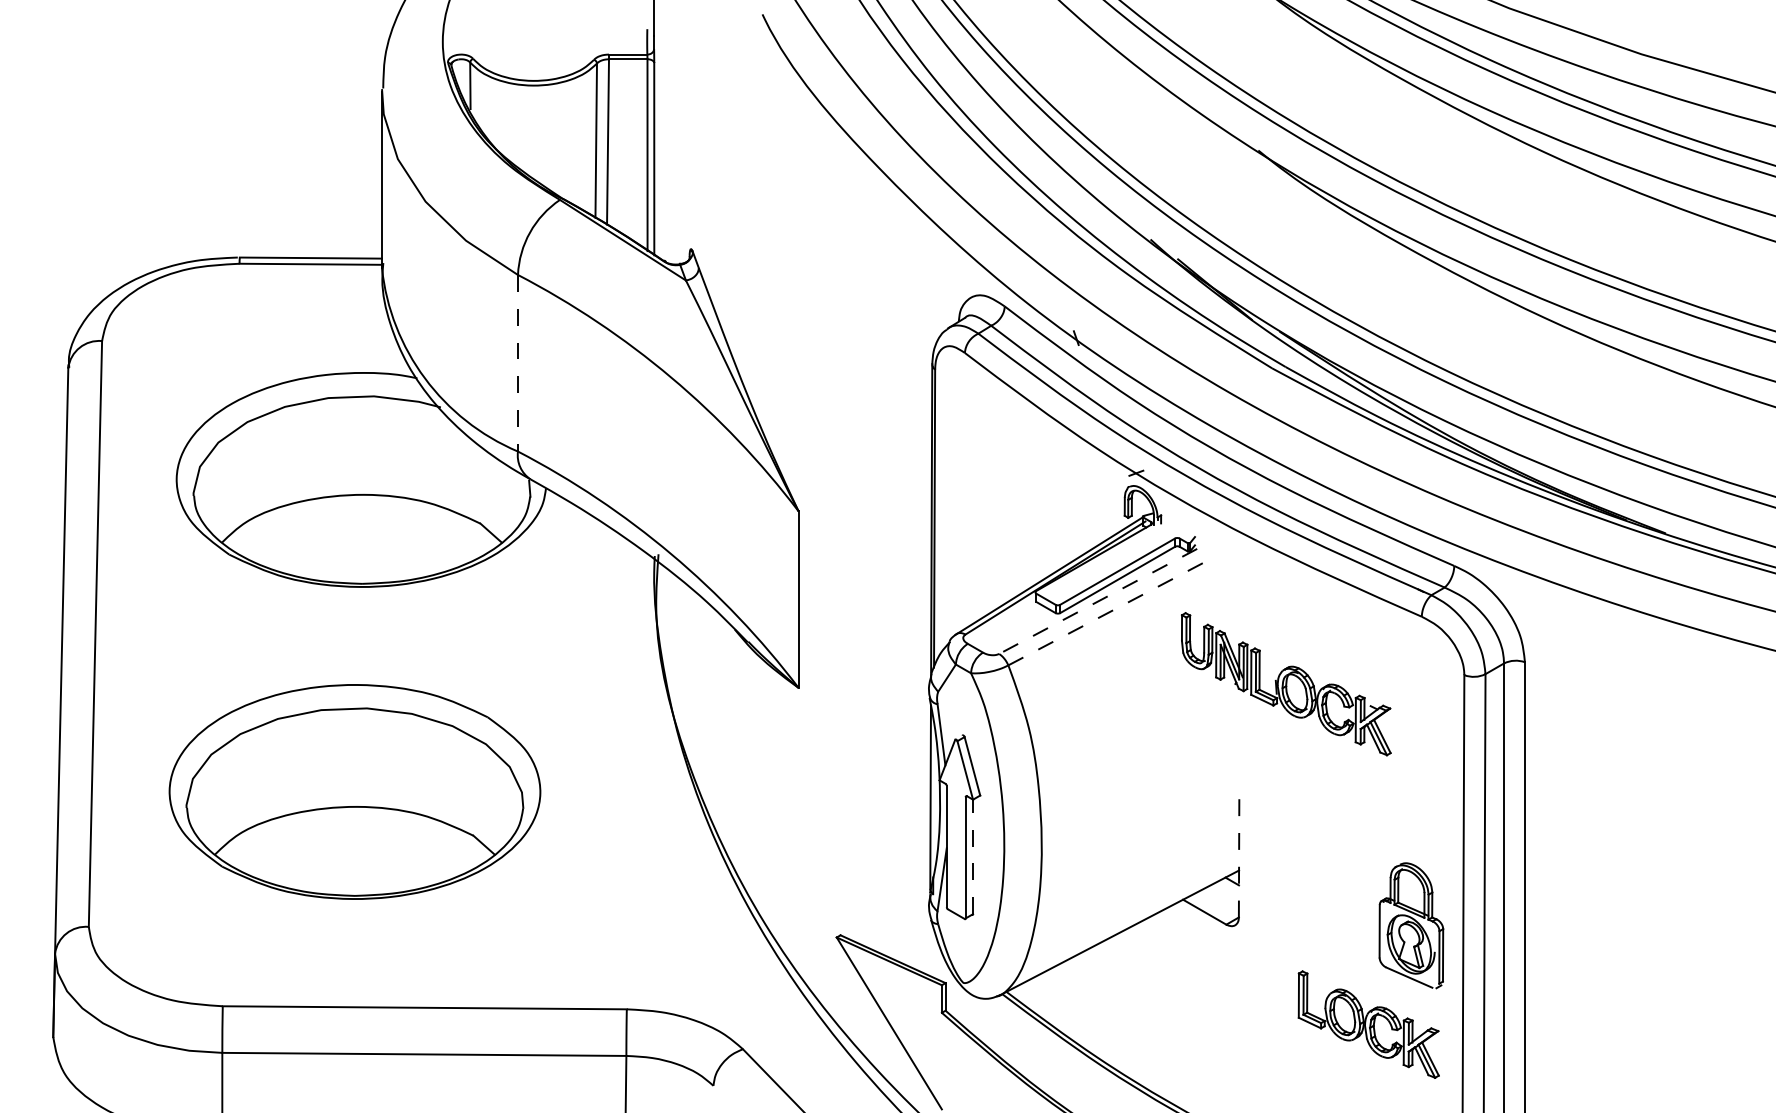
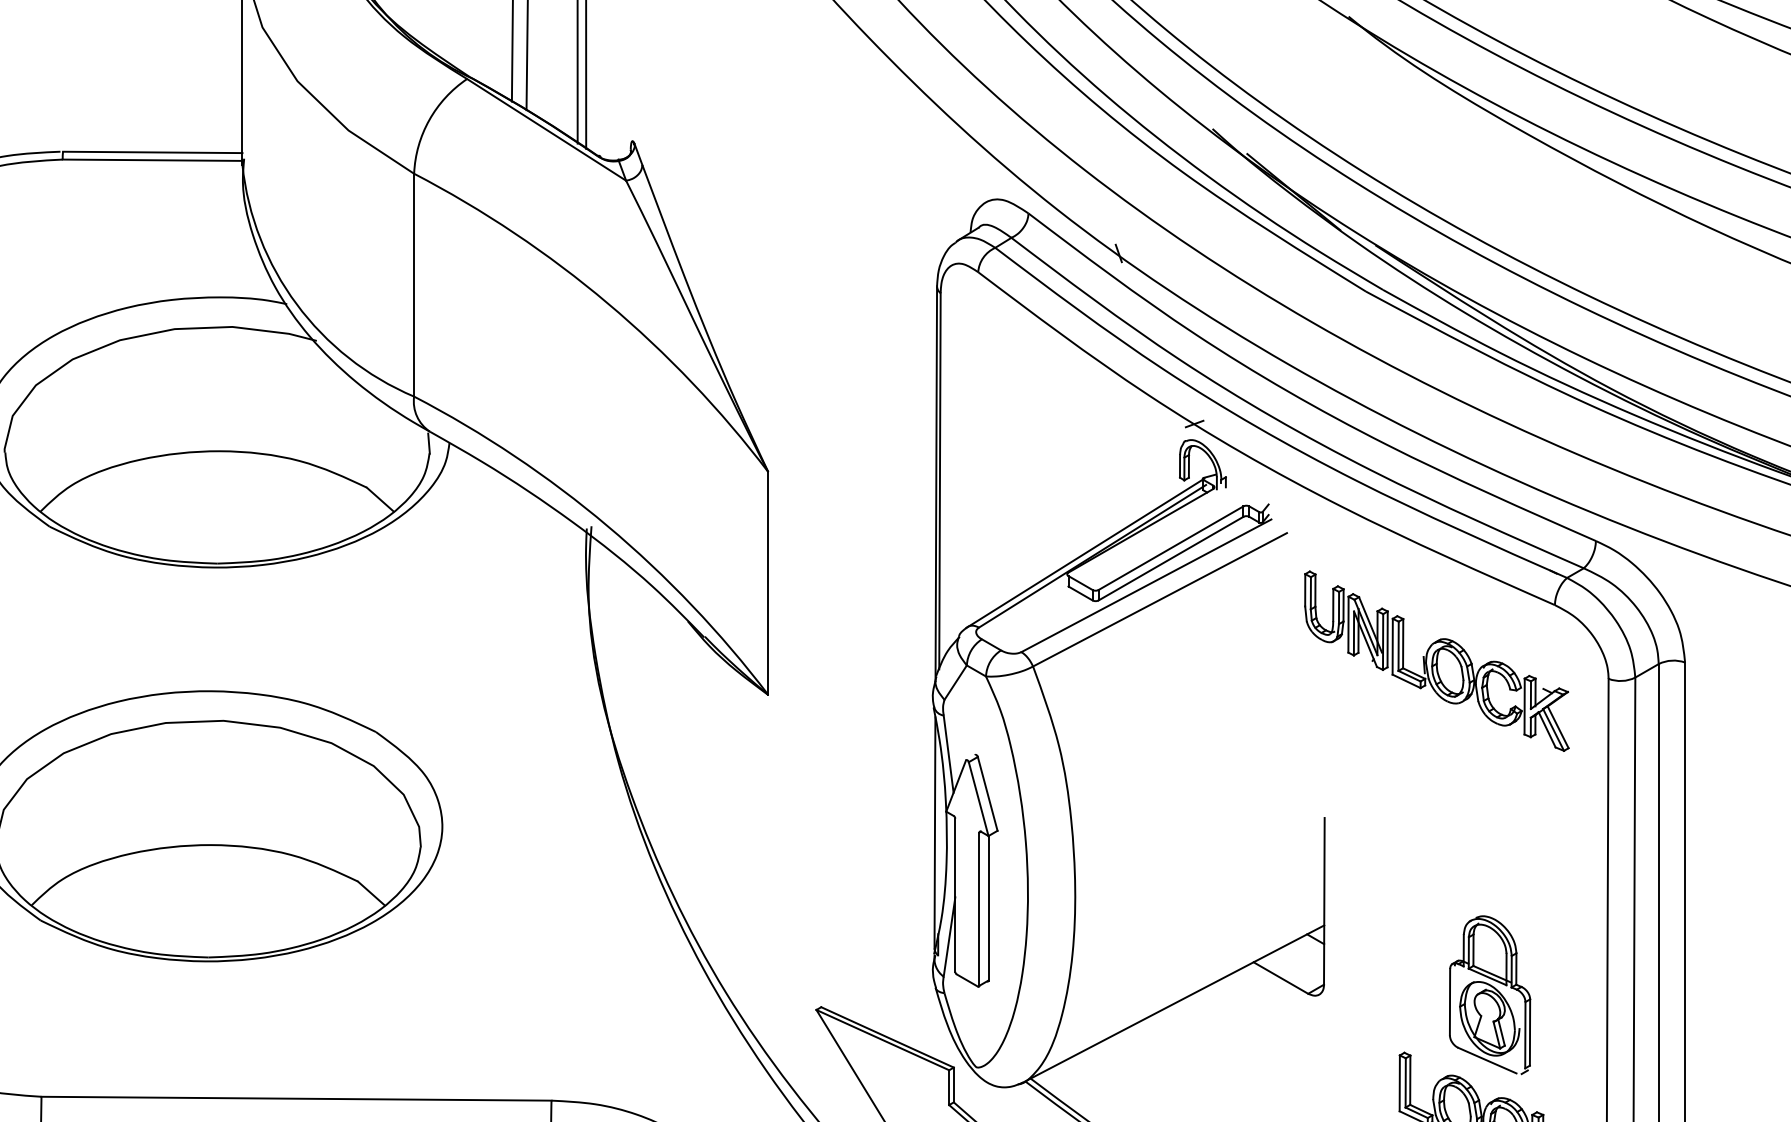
line: (518, 363) -> (414, 285), dashed -> solid
line: (1097, 601) -> (1145, 585), dashed -> solid
line: (1108, 612) -> (1159, 599), dashed -> solid
part: (1286, 684) -> (1437, 661), moved
line: (1239, 850) -> (1324, 900), dashed -> solid
line: (973, 856) -> (989, 907), dashed -> solid
part: (1411, 925) -> (1490, 994), moved

